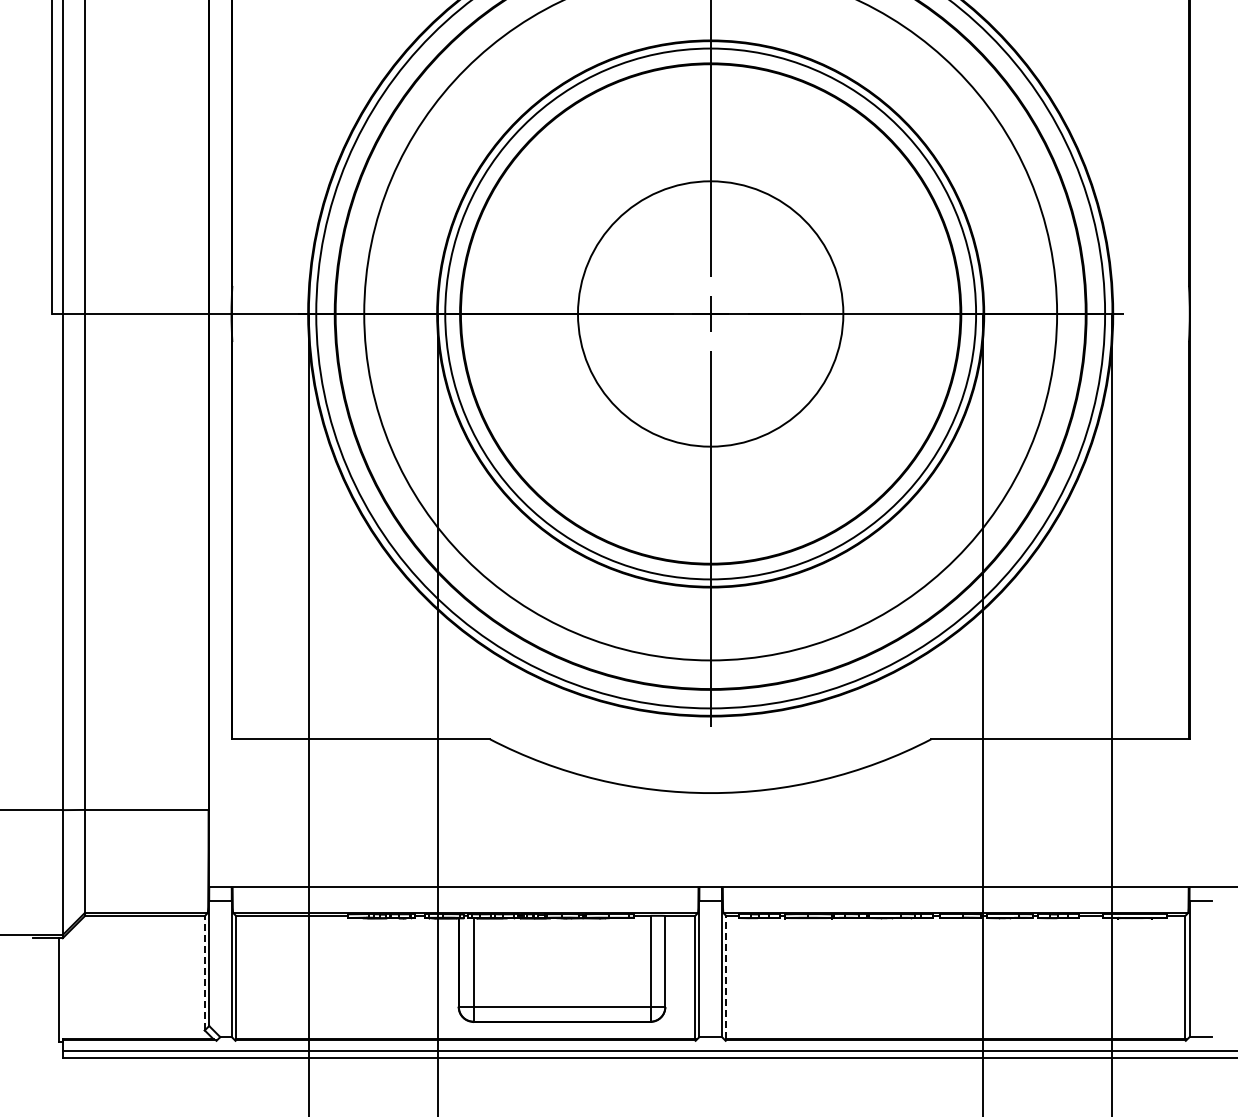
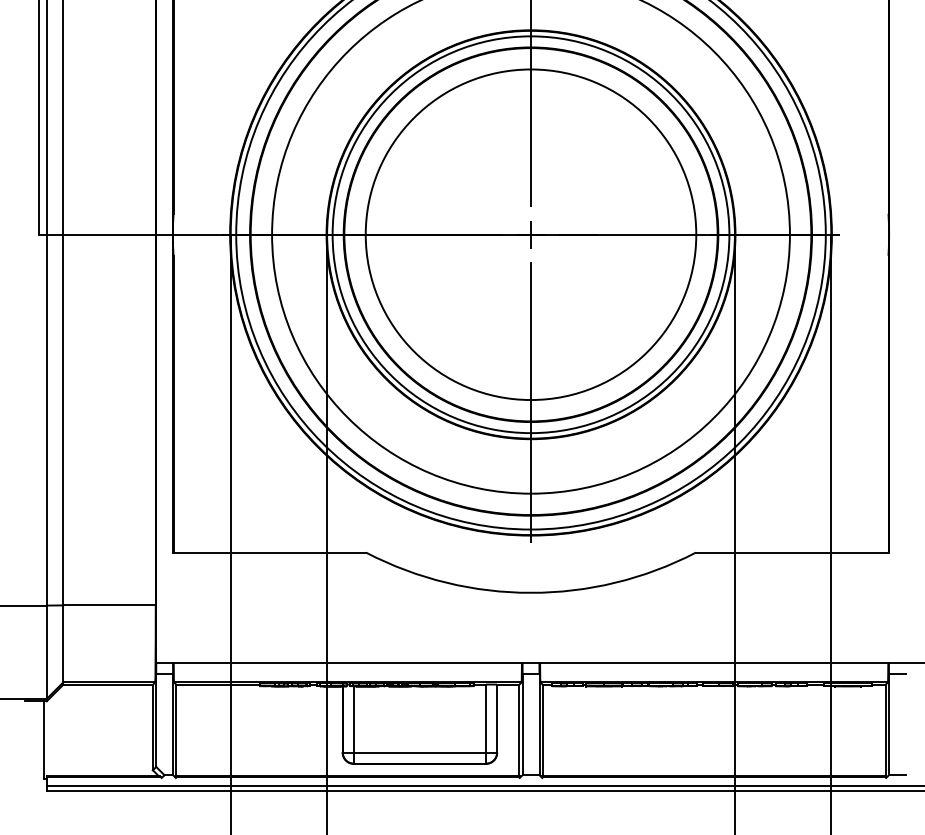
circle: (710, 313) -> (530, 234), size x1.67
line: (204, 972) -> (152, 726), dashed -> solid
line: (726, 976) -> (542, 729), dashed -> solid

